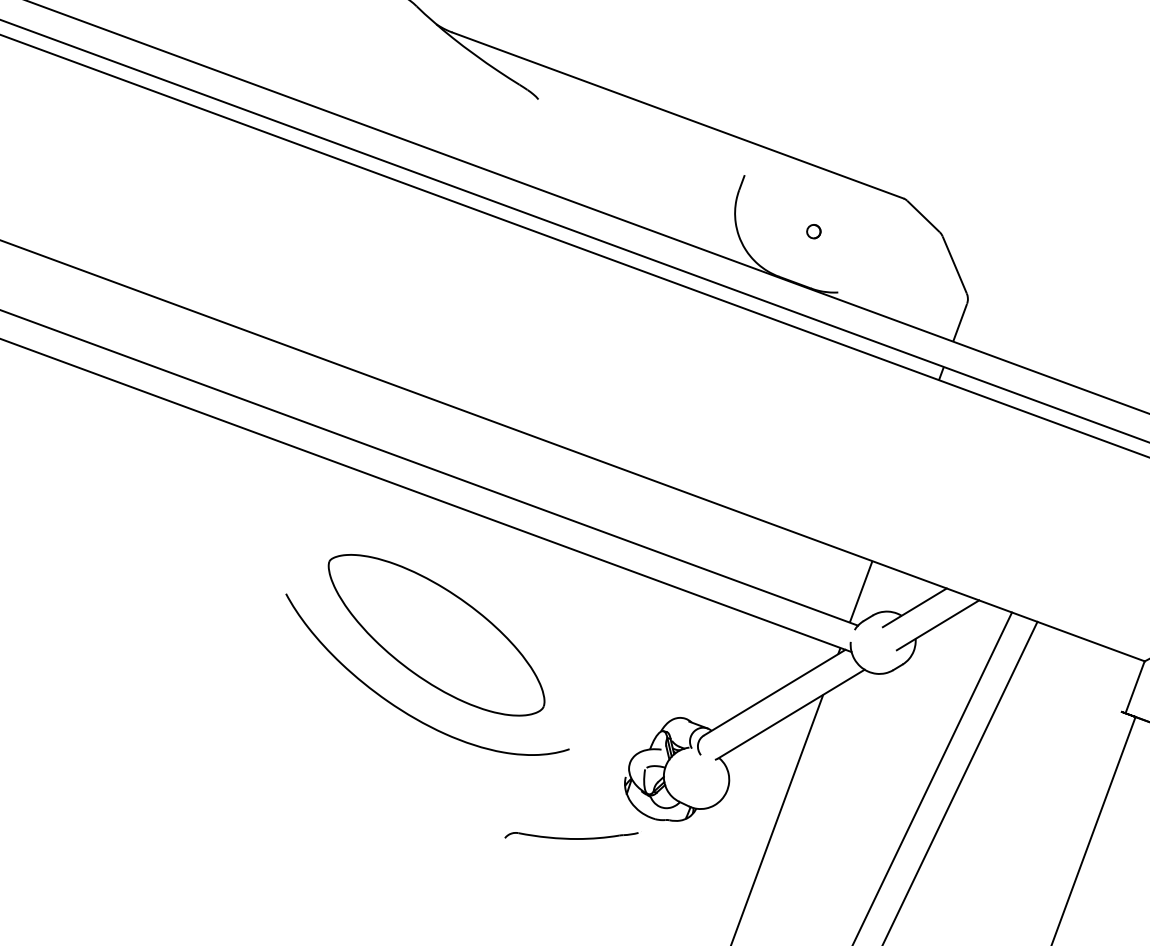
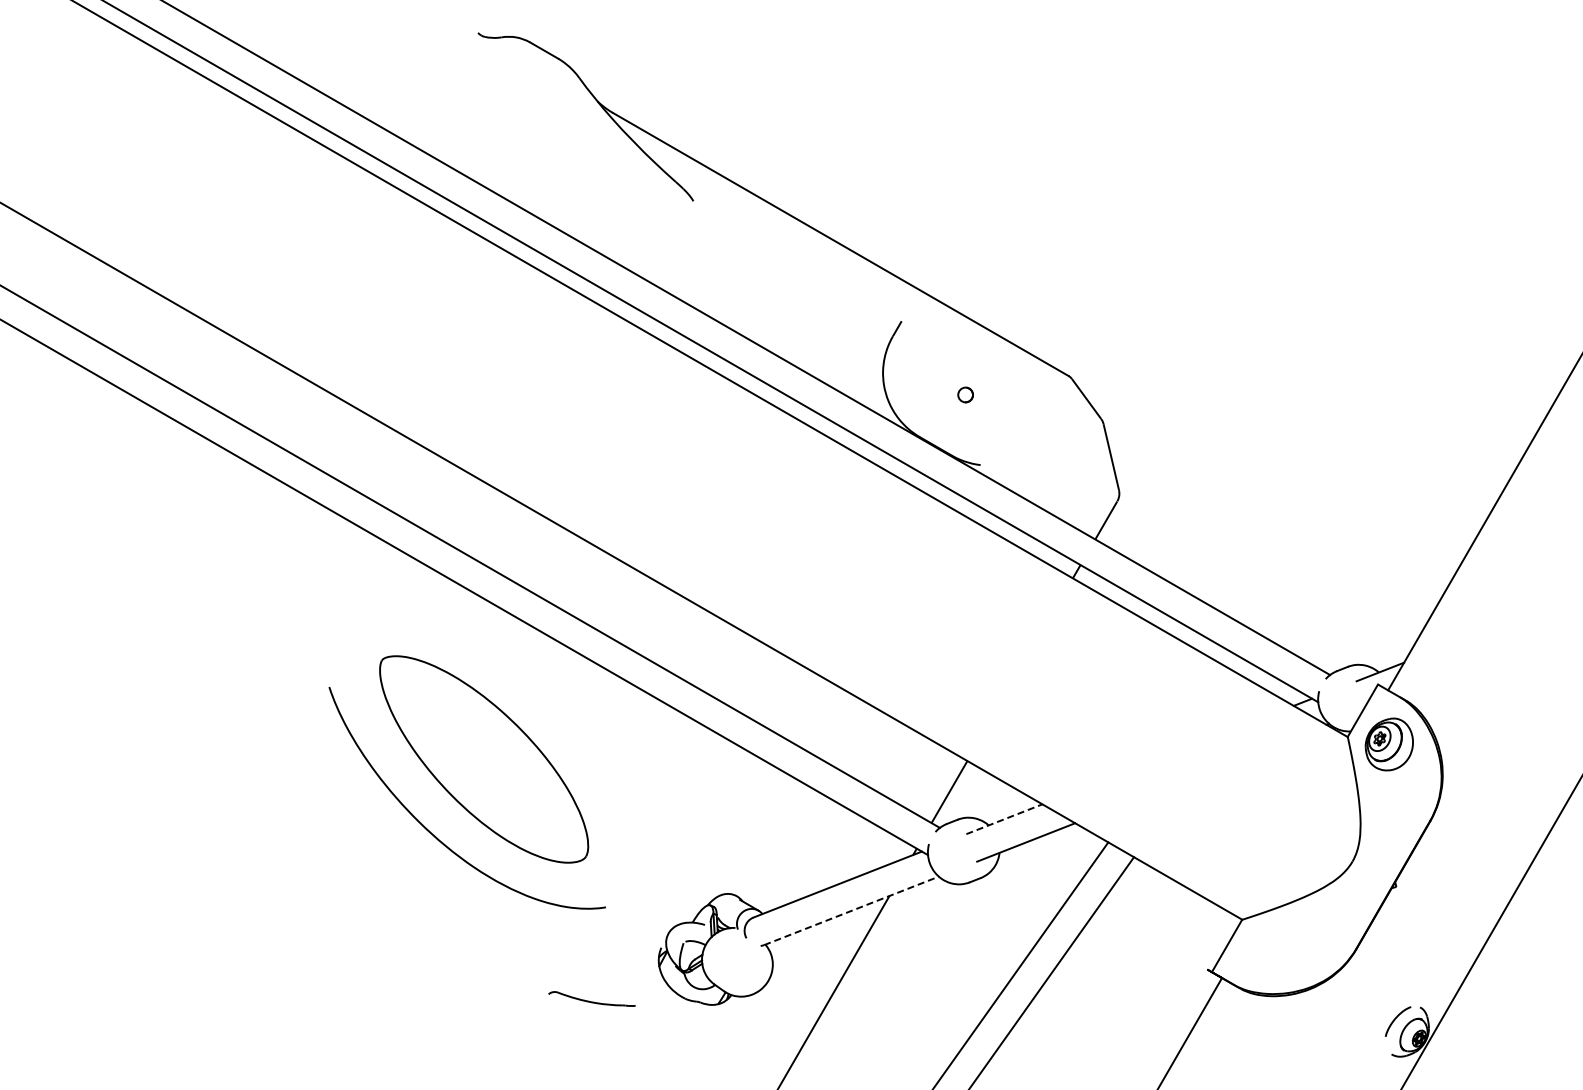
line: (914, 608) -> (1004, 819), solid -> dashed
line: (791, 713) -> (851, 910), solid -> dashed
part: (570, 833) -> (591, 998), size x0.6

